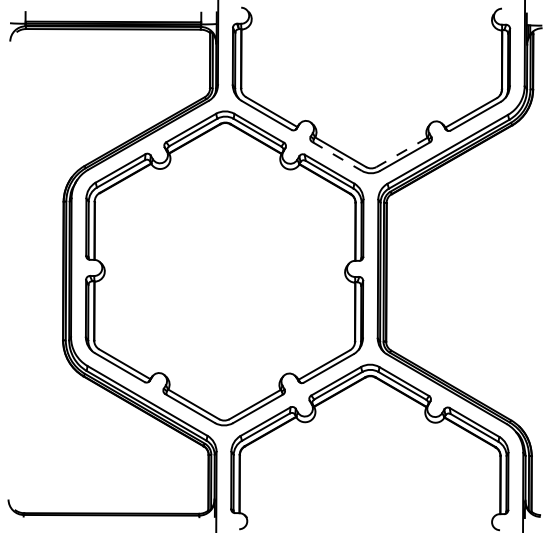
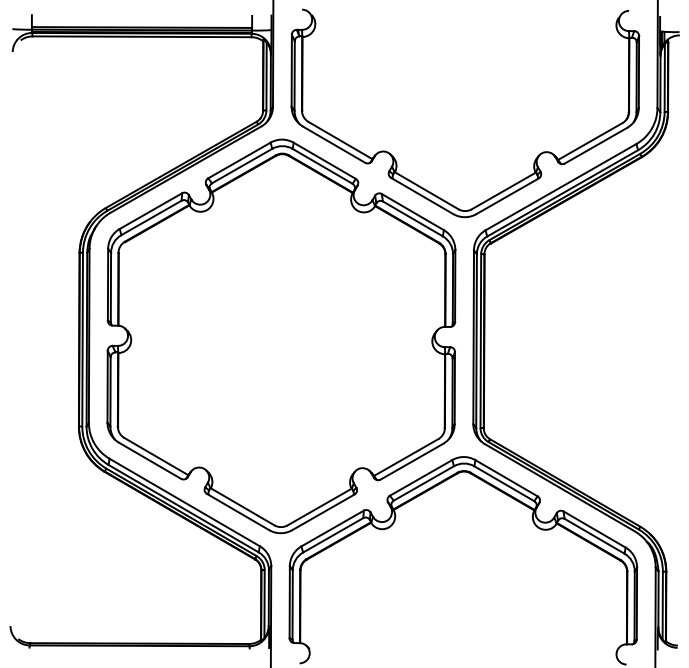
line: (401, 152) -> (503, 191), dashed -> solid
line: (337, 155) -> (422, 195), dashed -> solid

